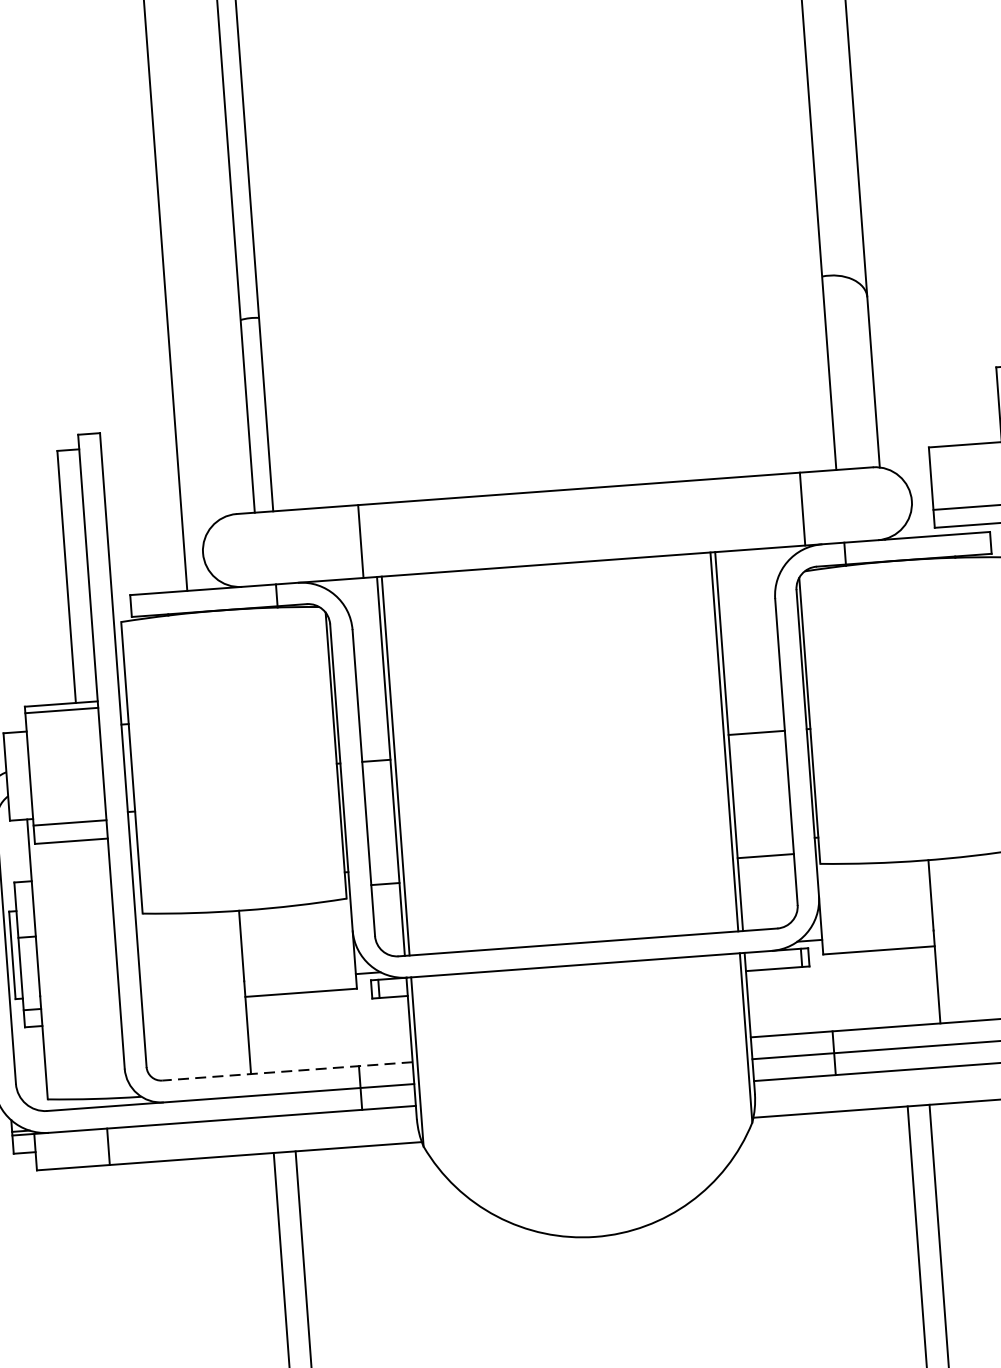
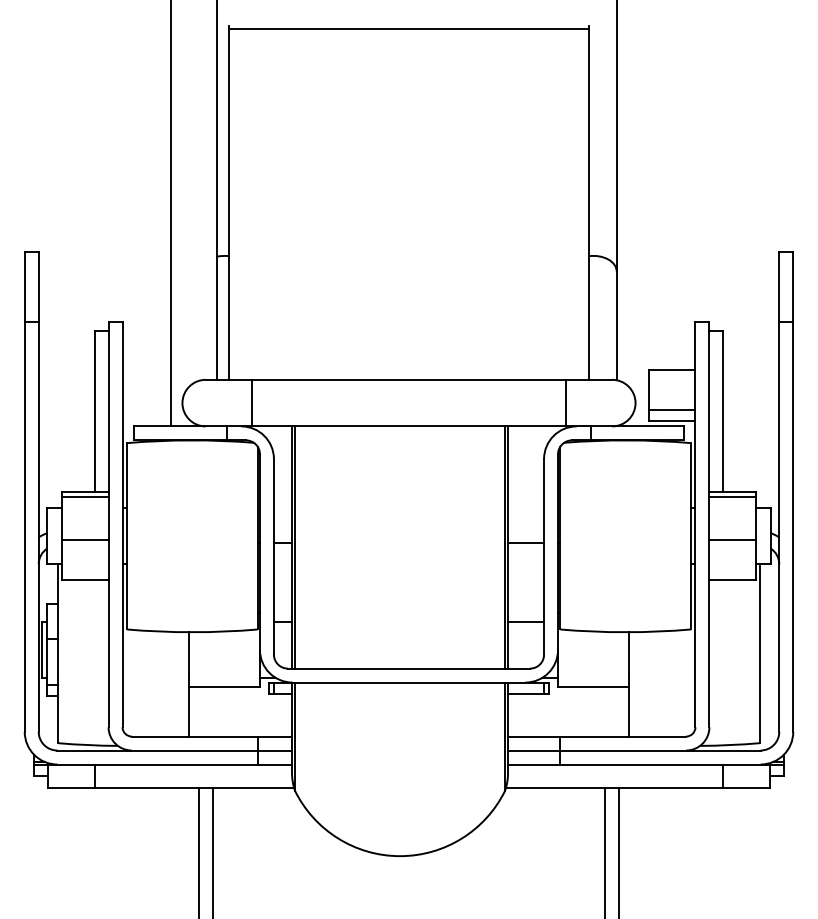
line: (361, 540) -> (252, 402), moved
line: (70, 822) -> (85, 540), moved
line: (286, 1071) -> (211, 736), dashed -> solid

